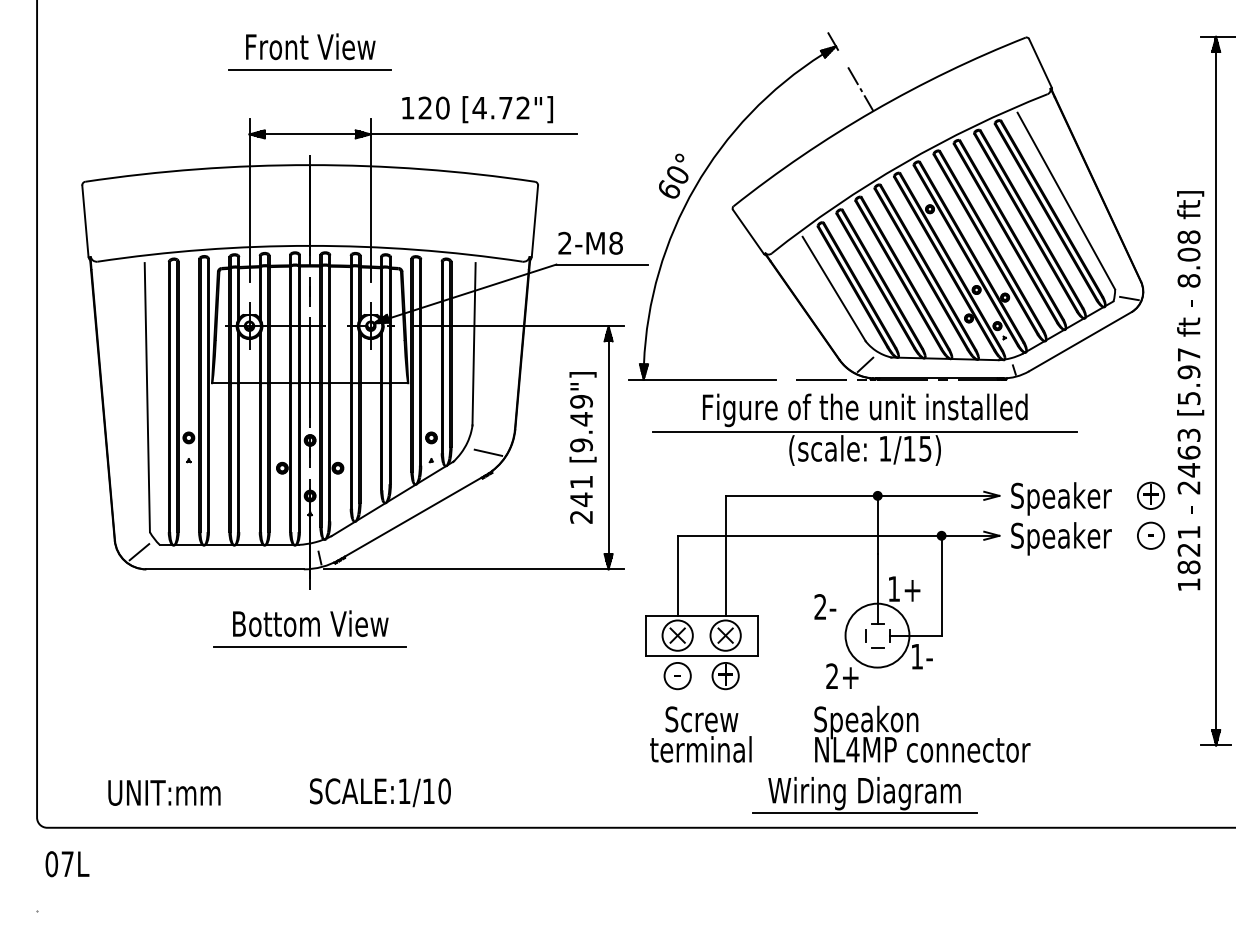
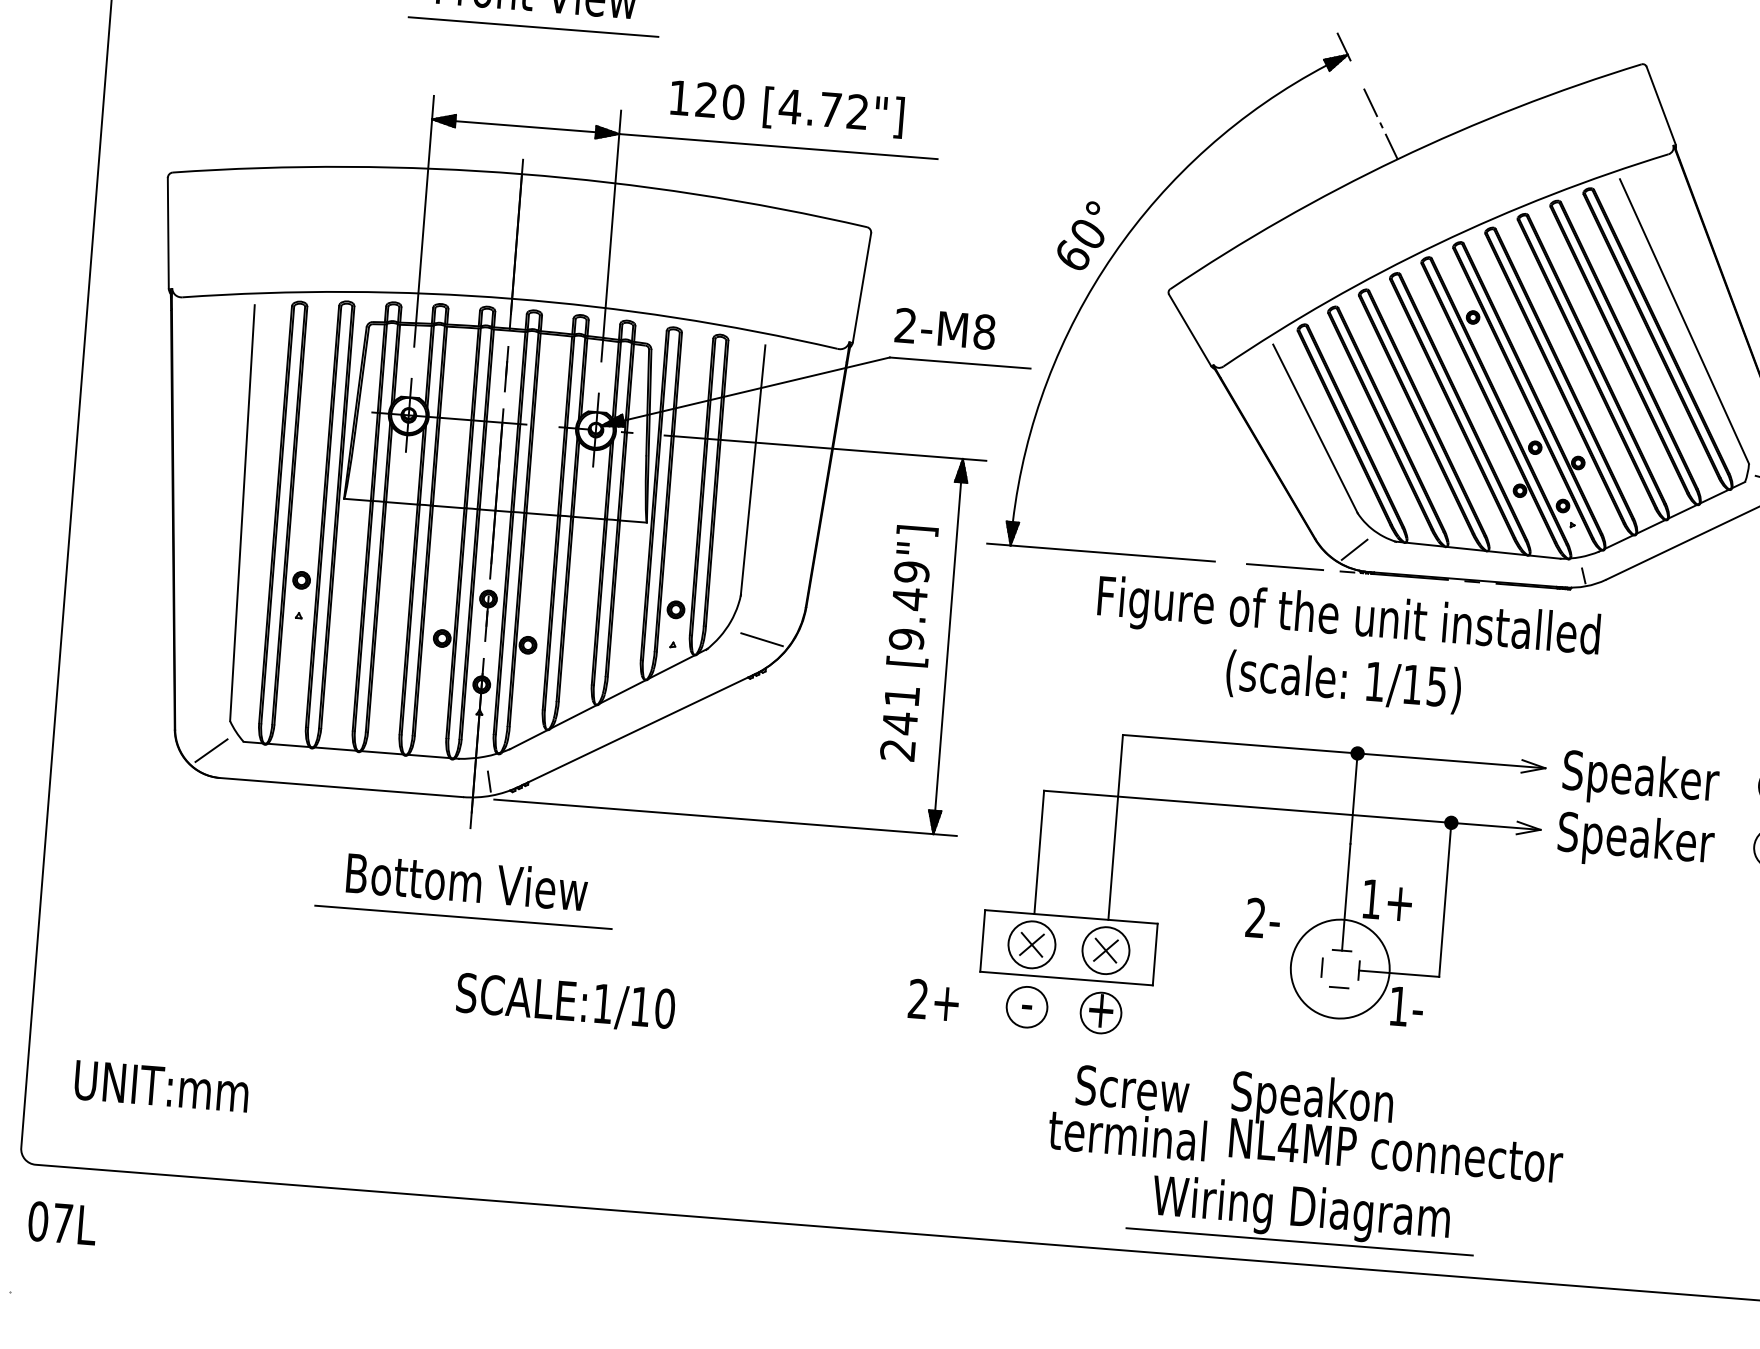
line: (864, 431) -> (1345, 652), removed
text: (842, 675) -> (934, 999), moved
text: (700, 734) -> (1128, 1112), moved
text: (164, 792) -> (161, 1085), moved
text: (380, 792) -> (565, 1002), moved

